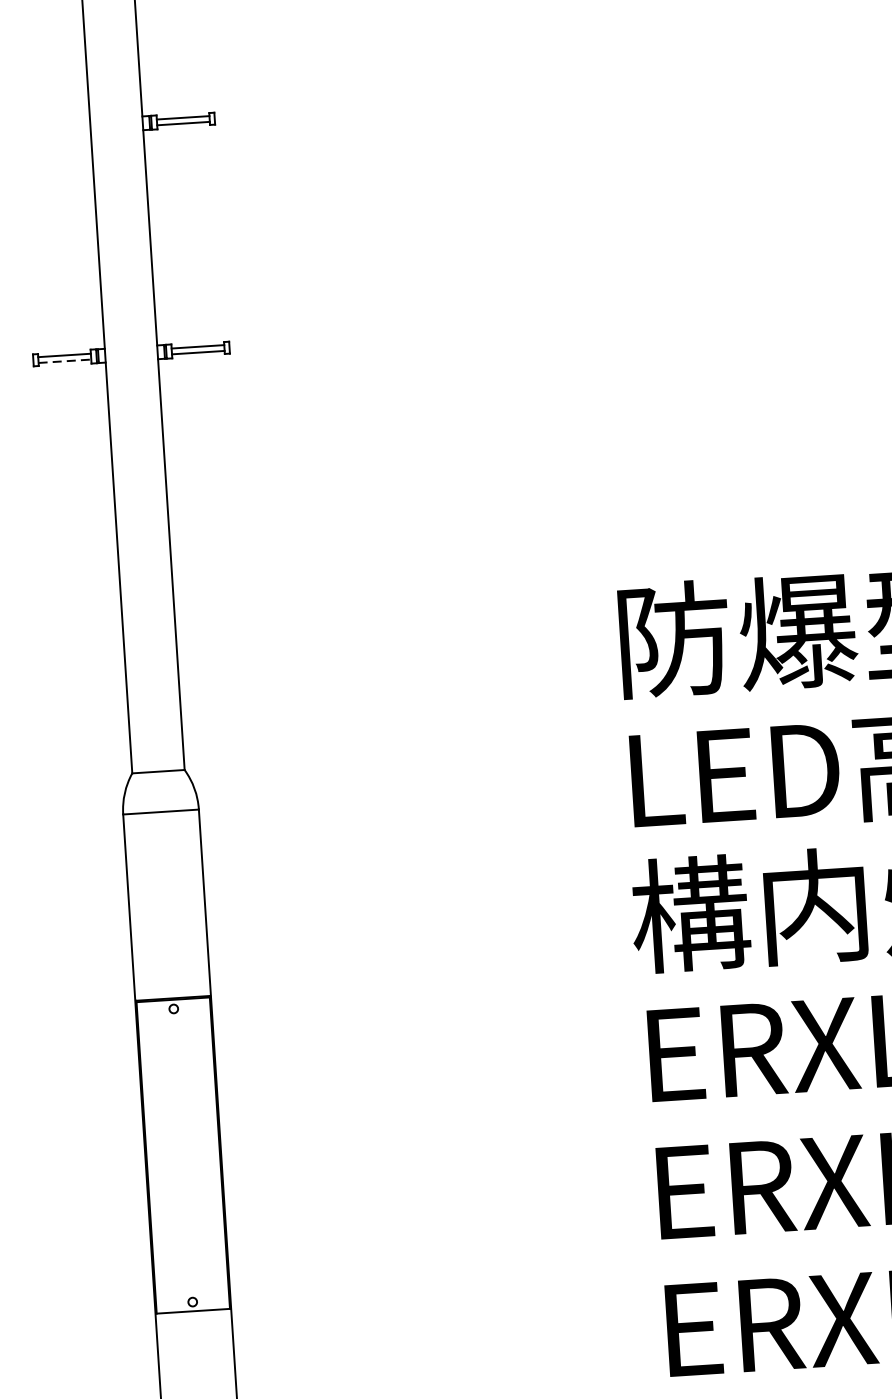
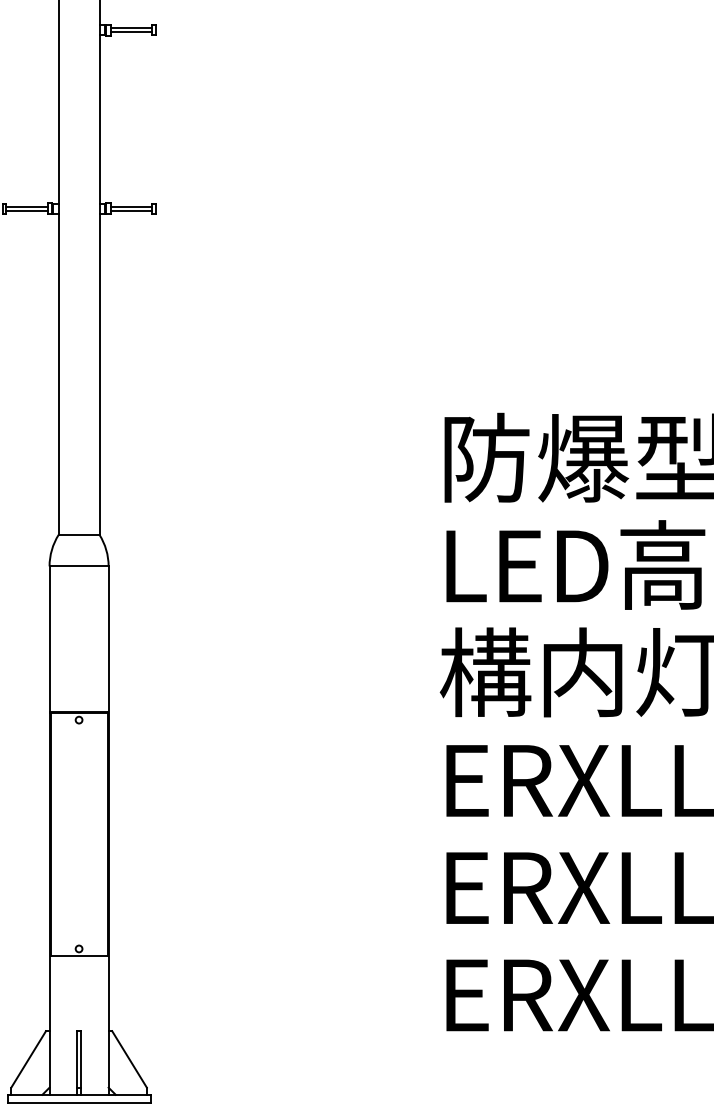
line: (65, 361) -> (27, 211), dashed -> solid

